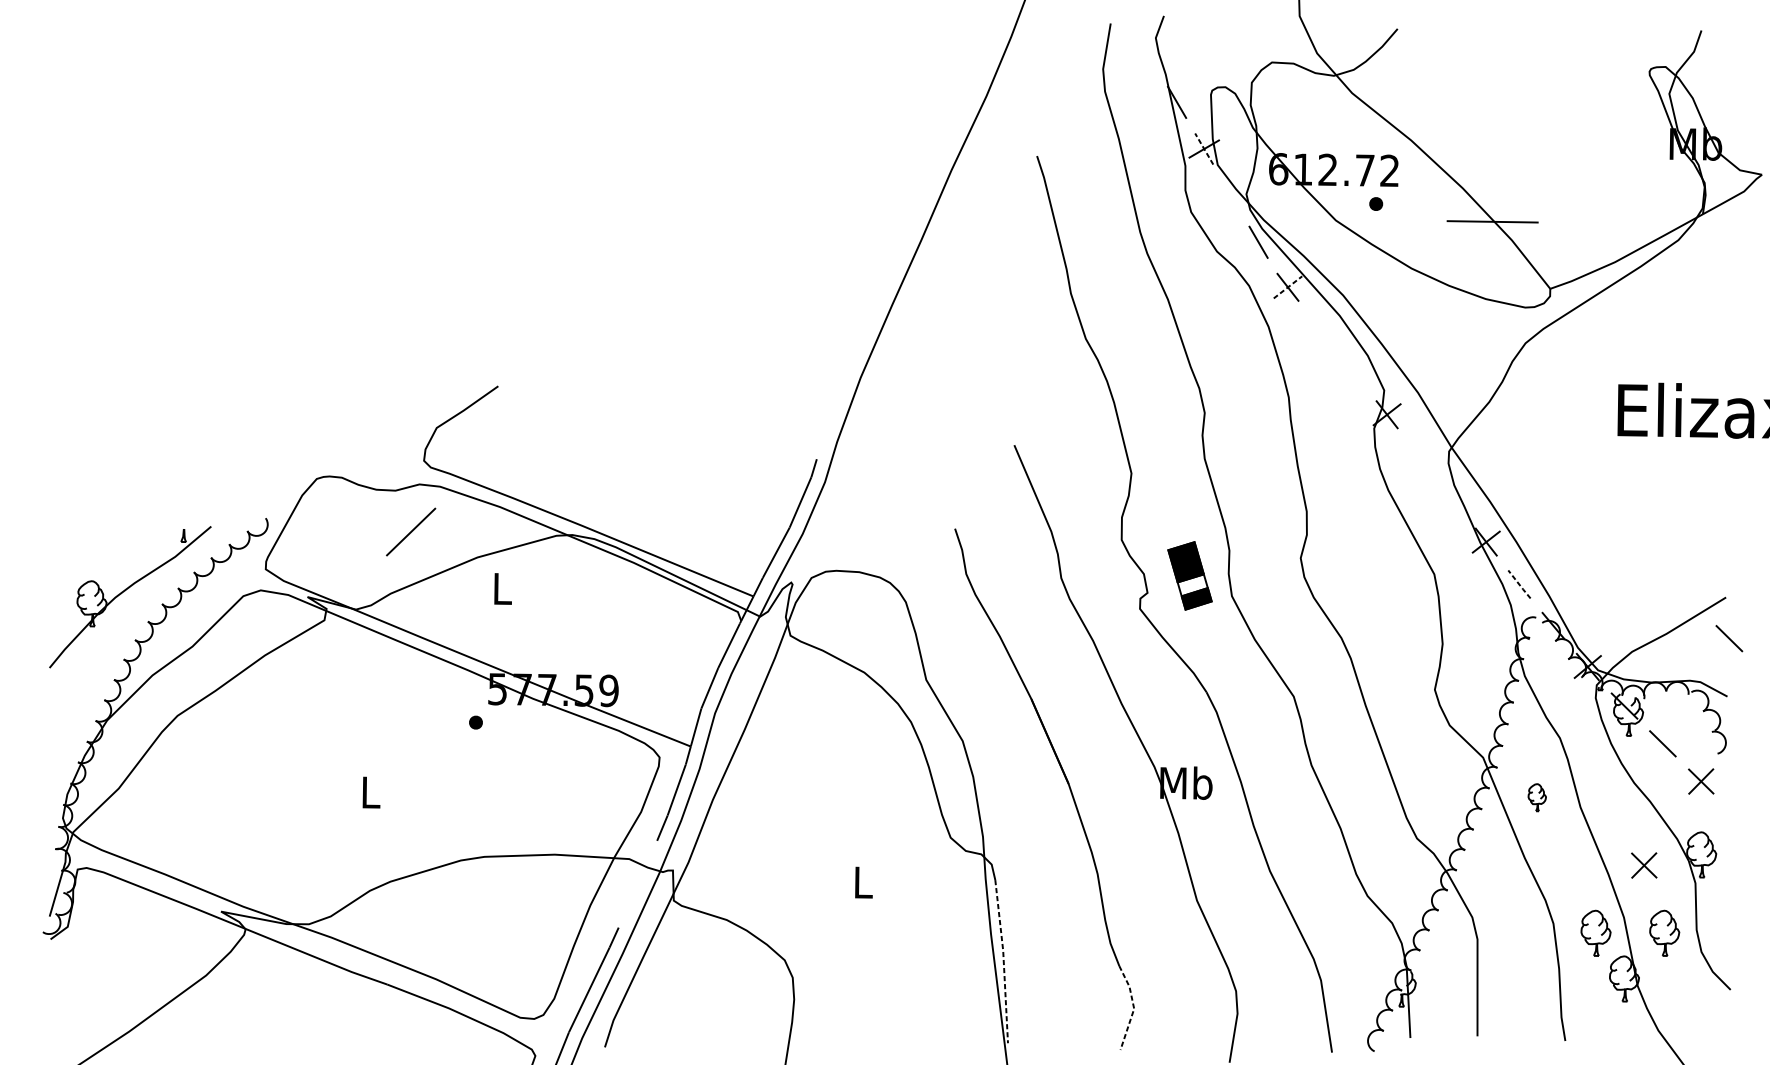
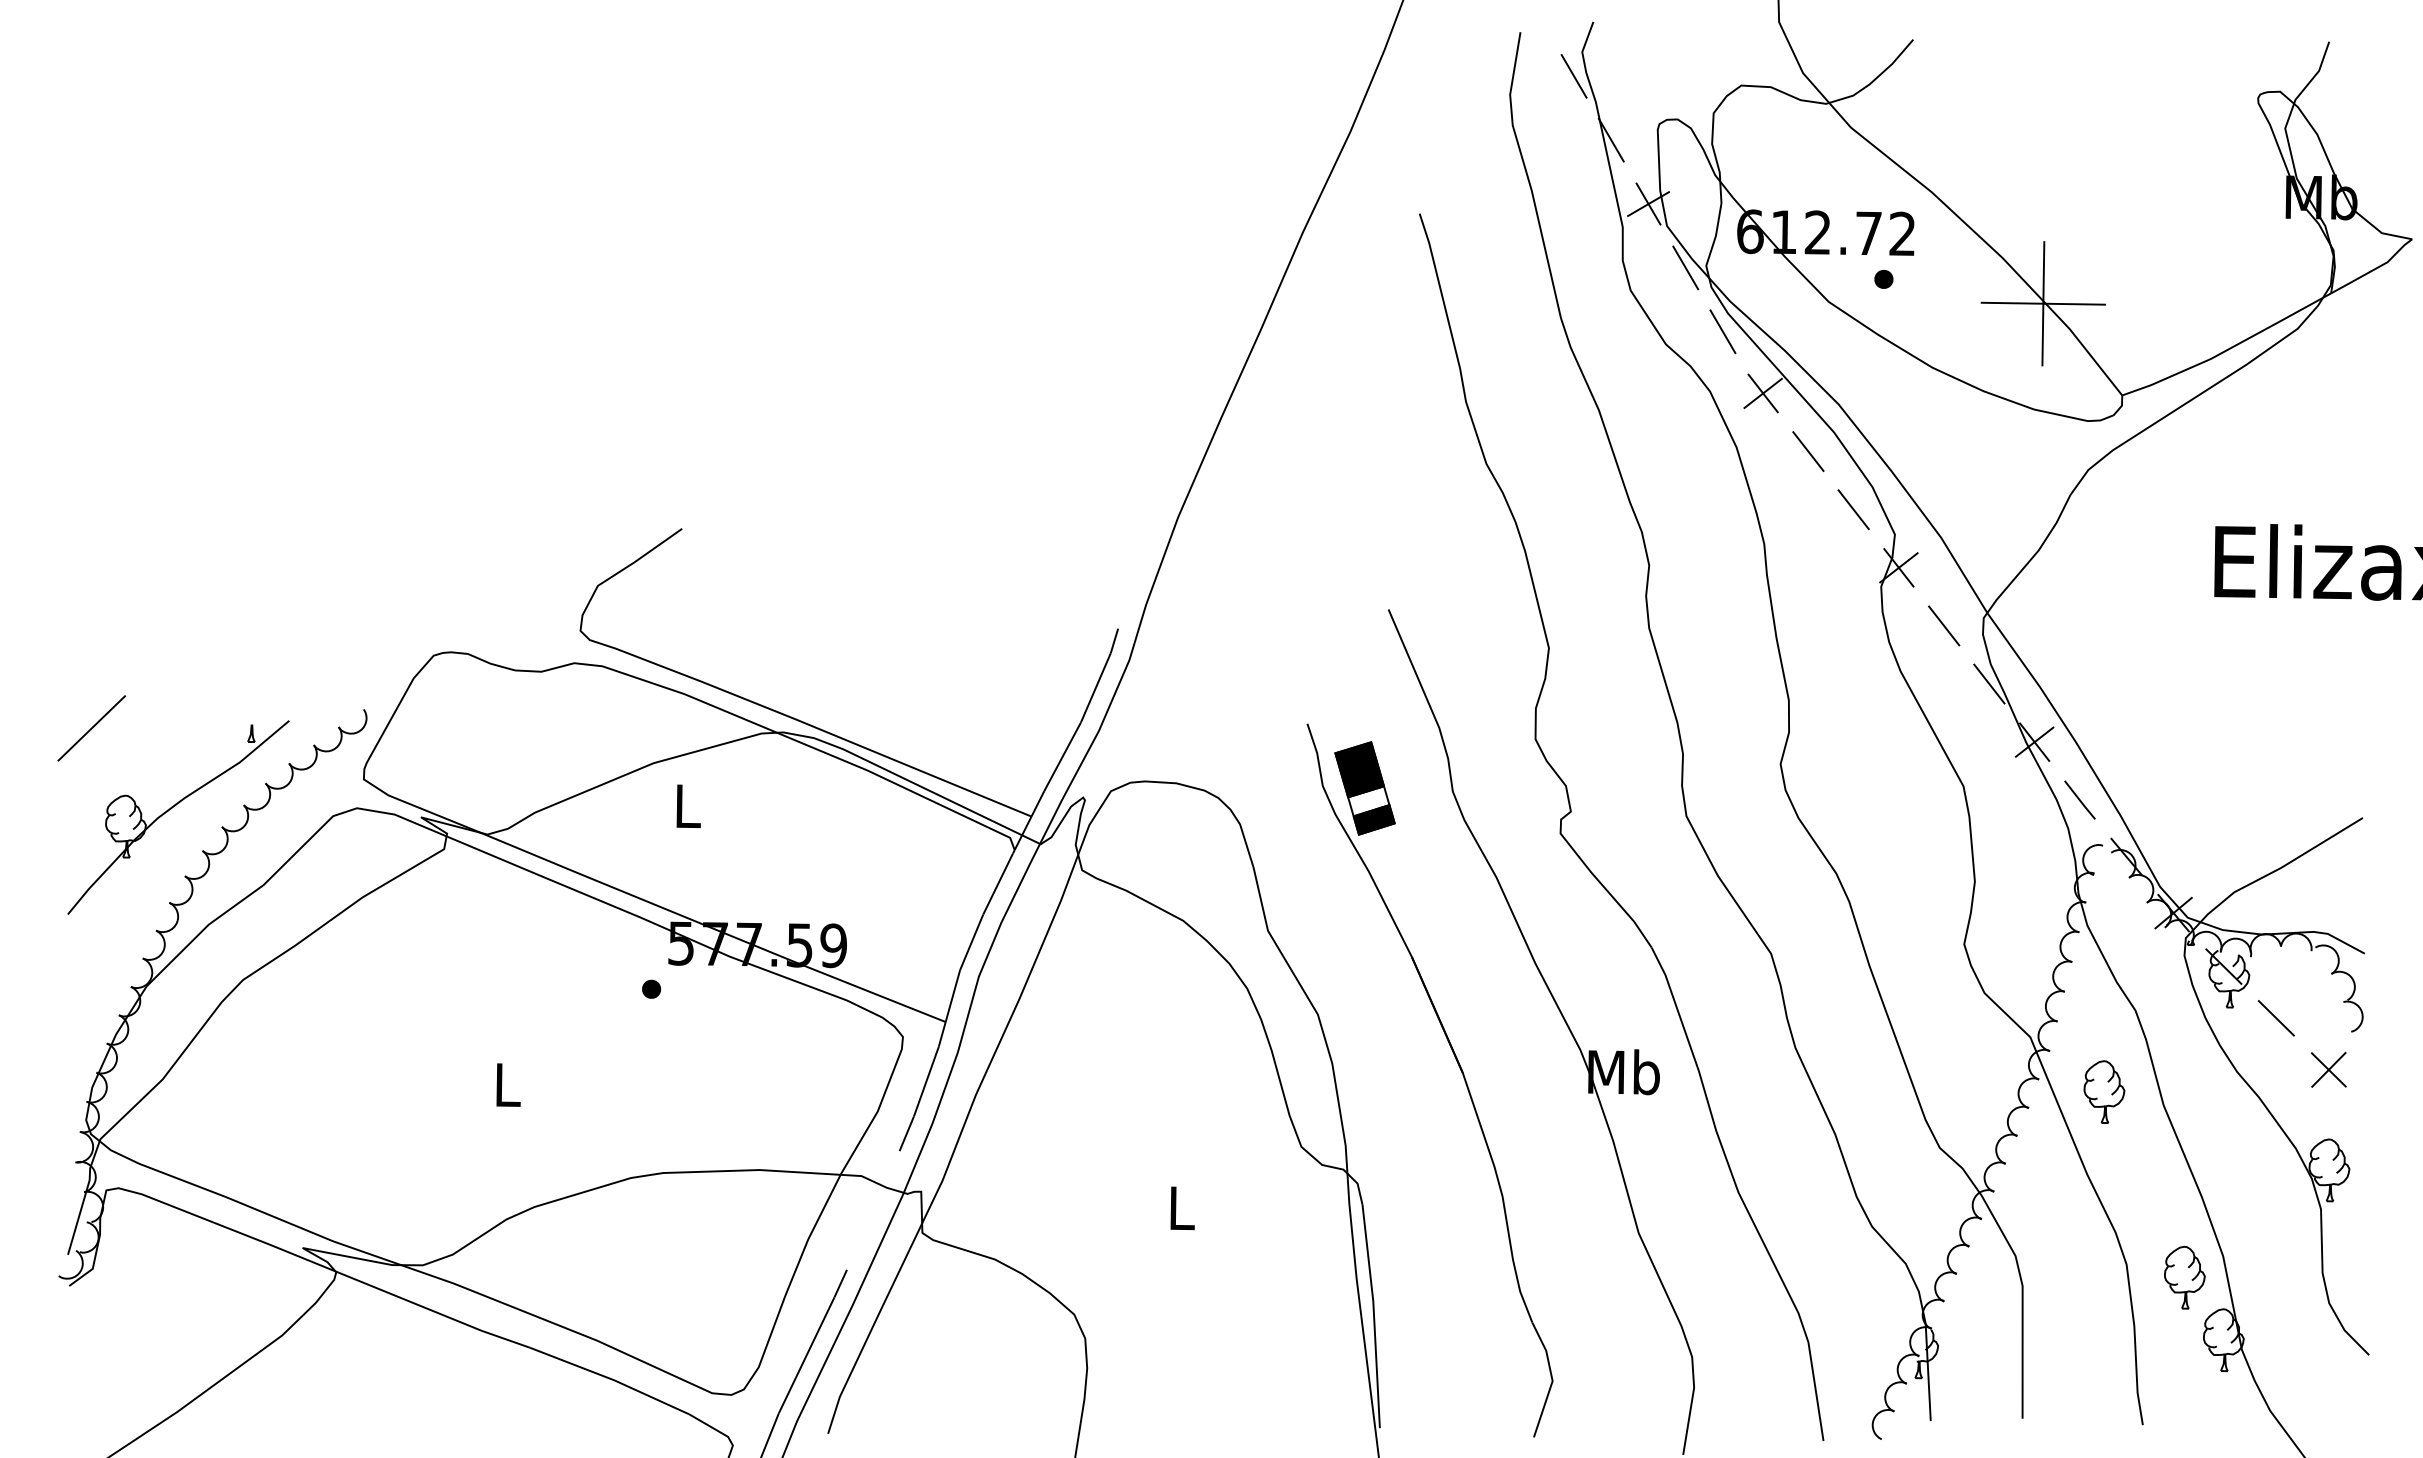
line: (1149, 55) -> (1573, 76), added
line: (1204, 149) -> (1648, 204), dashed -> solid
line: (1231, 195) -> (1685, 267), added
line: (1492, 221) -> (2043, 303), added
line: (1288, 287) -> (1763, 393), dashed -> solid
line: (1321, 329) -> (1808, 451), added
line: (1353, 372) -> (1853, 509), added
line: (1420, 456) -> (1944, 625), added
line: (1453, 499) -> (1989, 683), added
line: (410, 532) -> (91, 728), moved
part: (1189, 575) -> (1364, 788), moved
line: (1519, 584) -> (2080, 800), dashed -> solid
line: (1728, 638) -> (2366, 874), removed
part: (1537, 797) -> (2104, 1091), size x1.67
part: (1643, 865) -> (2250, 1184), removed
part: (1664, 933) -> (2278, 1277), removed
line: (1004, 960) -> (1374, 1315), dashed -> solid
line: (1134, 1008) -> (1552, 1380), dashed -> solid

